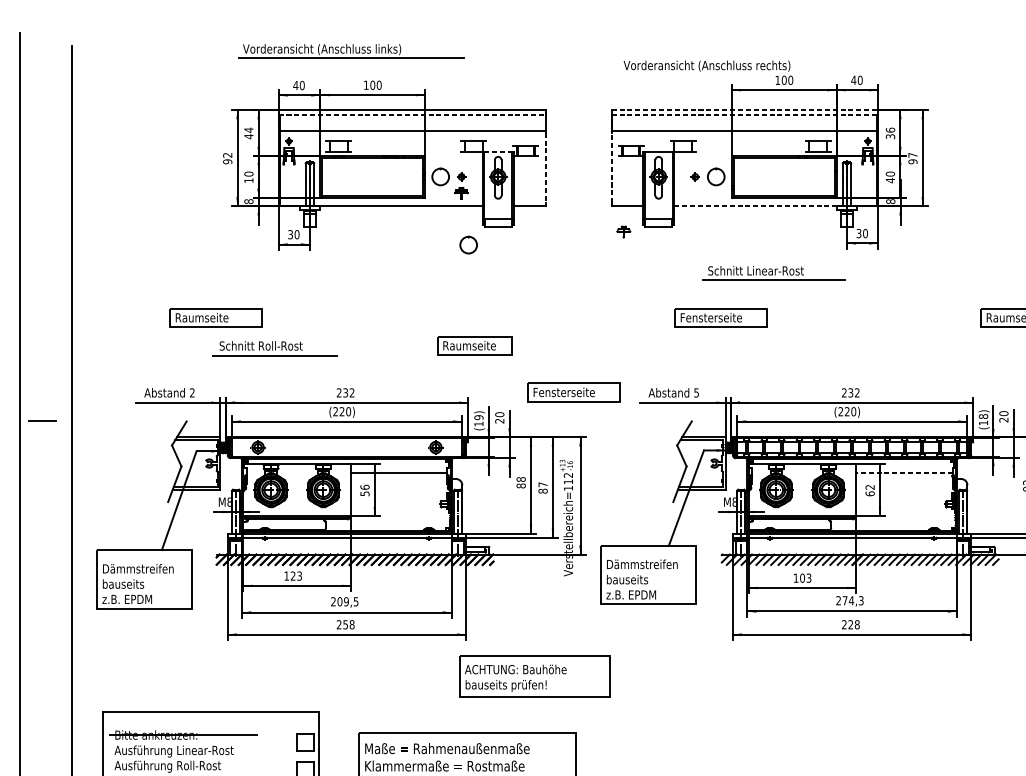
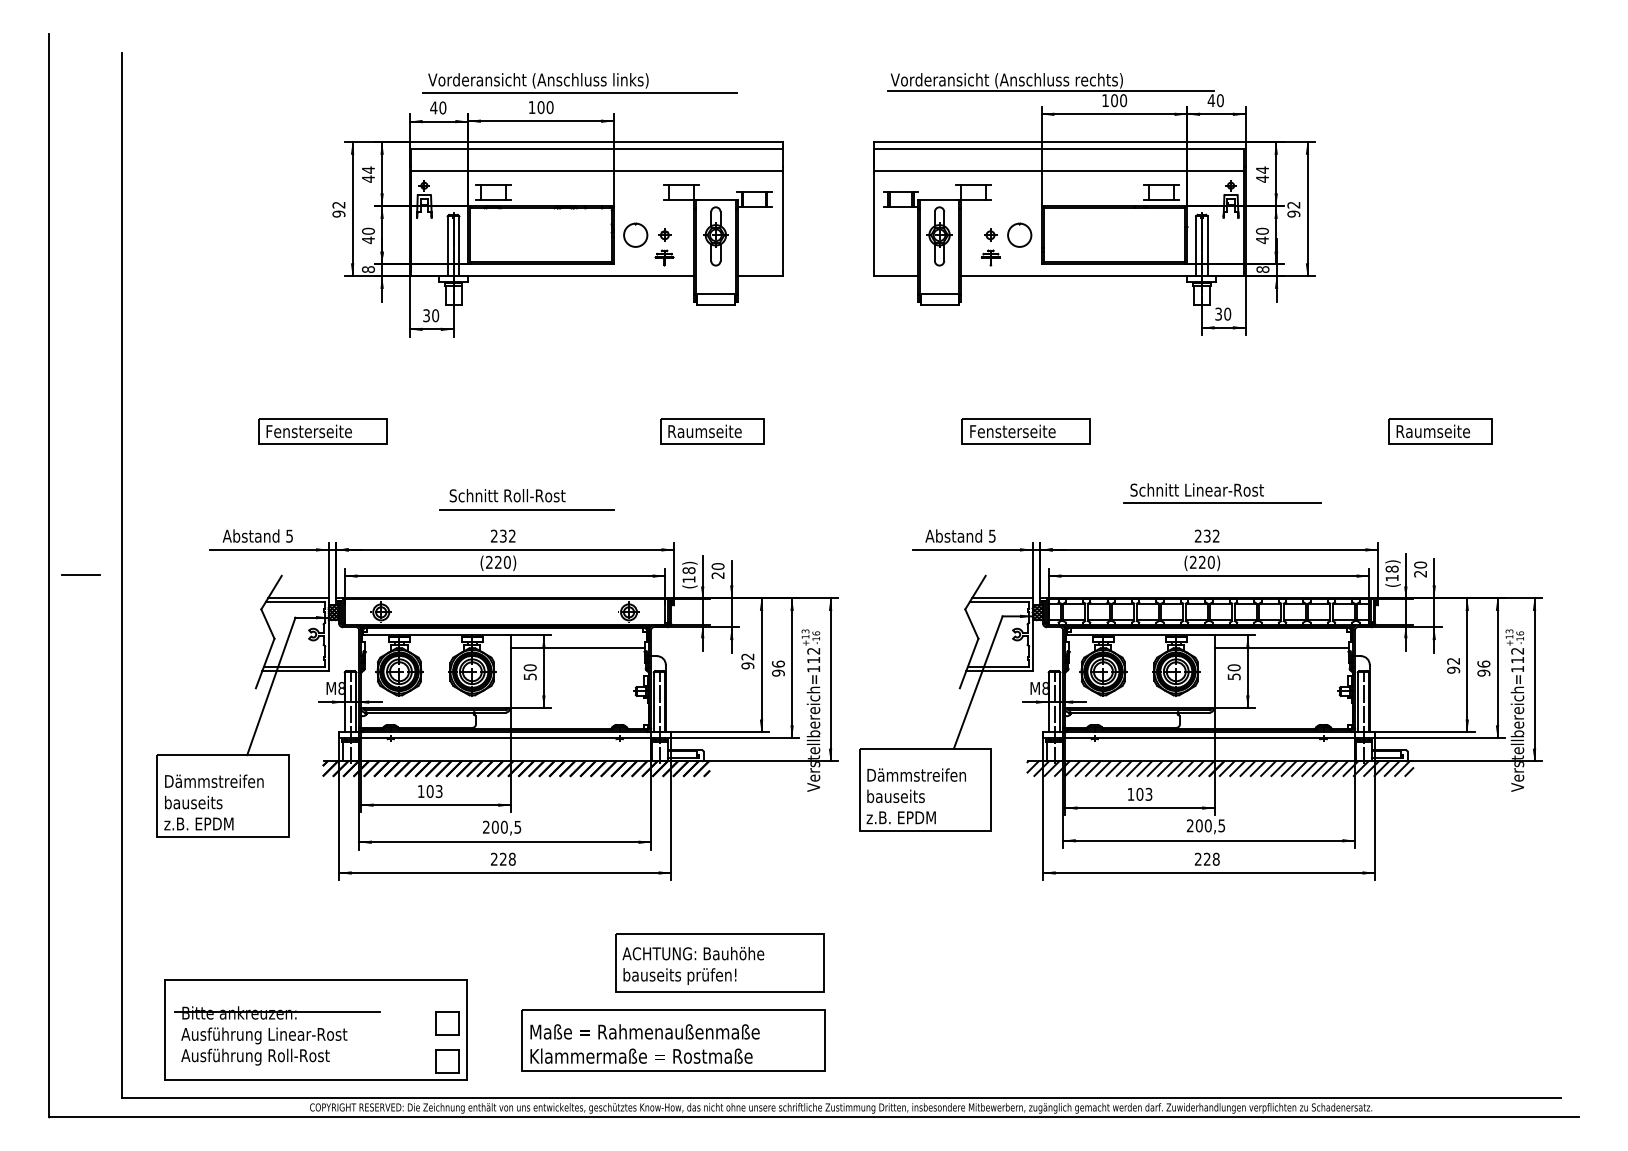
part: (351, 51) -> (579, 83), moved
line: (738, 73) -> (1050, 91), added
line: (744, 110) -> (1059, 142), dashed -> solid
line: (412, 115) -> (596, 149), dashed -> solid
line: (744, 115) -> (1059, 149), dashed -> solid
text: (890, 133) -> (1262, 174), 36 -> 44
line: (497, 152) -> (715, 200), dashed -> solid
text: (912, 154) -> (1293, 204), 97 -> 92
line: (611, 167) -> (873, 222), dashed -> solid
line: (546, 168) -> (782, 223), dashed -> solid
text: (248, 180) -> (368, 240), 10 -> 40
line: (755, 206) -> (1074, 276), dashed -> solid
part: (623, 231) -> (990, 257), moved
part: (468, 244) -> (674, 329), removed
part: (774, 273) -> (1222, 493), moved
text: (206, 317) -> (309, 431), Raumseite -> Fensterseite
part: (474, 345) -> (712, 431), moved
part: (274, 348) -> (526, 499), moved
text: (192, 392) -> (289, 535), 2 -> 5
part: (573, 392) -> (820, 535), removed
text: (478, 417) -> (688, 570), 19 -> 18
line: (904, 473) -> (1281, 648), dashed -> solid
text: (520, 482) -> (747, 661), 88 -> 92
text: (364, 487) -> (529, 667), 56 -> 50
text: (542, 487) -> (777, 668), 87 -> 96
text: (869, 490) -> (1233, 672), 62 -> 50
text: (292, 576) -> (429, 791), 123 -> 103
text: (853, 600) -> (1210, 825), 274,3 -> 200,5
text: (345, 601) -> (503, 827), 209,5 -> 200,5
text: (345, 624) -> (503, 858), 258 -> 228
part: (534, 675) -> (719, 962), moved

